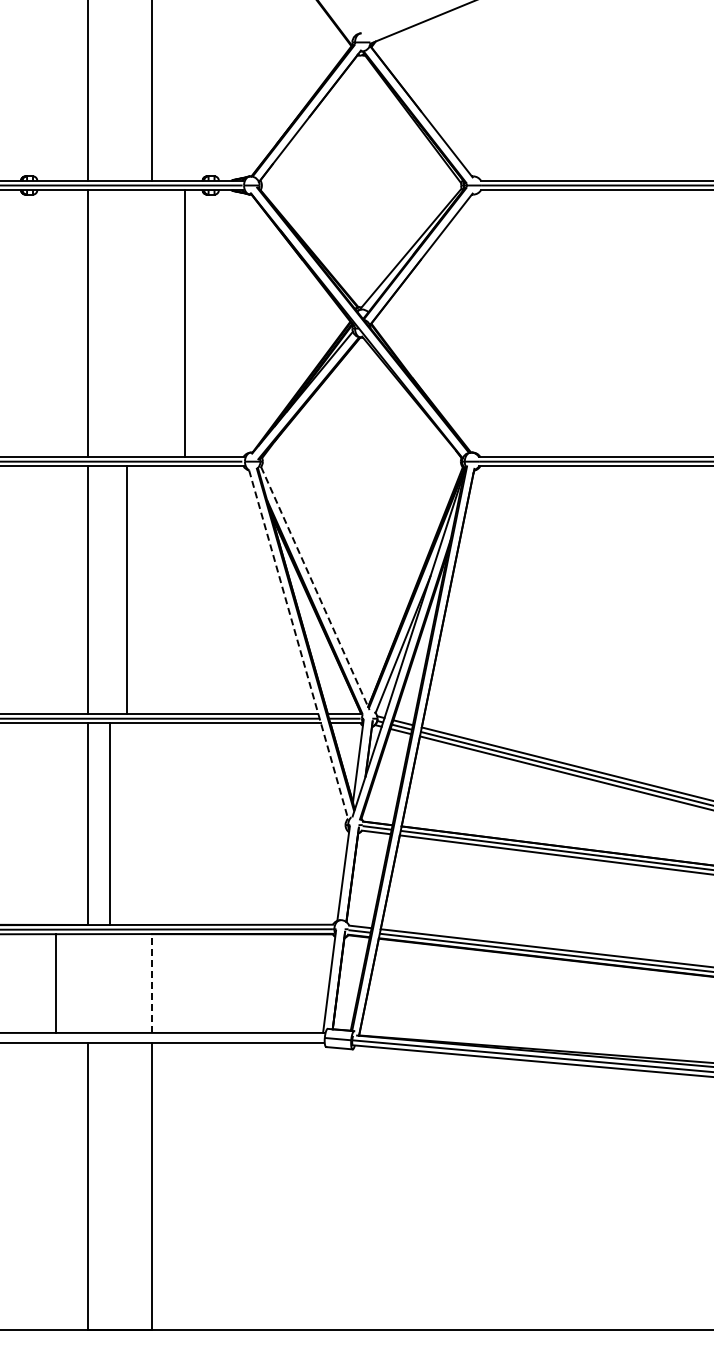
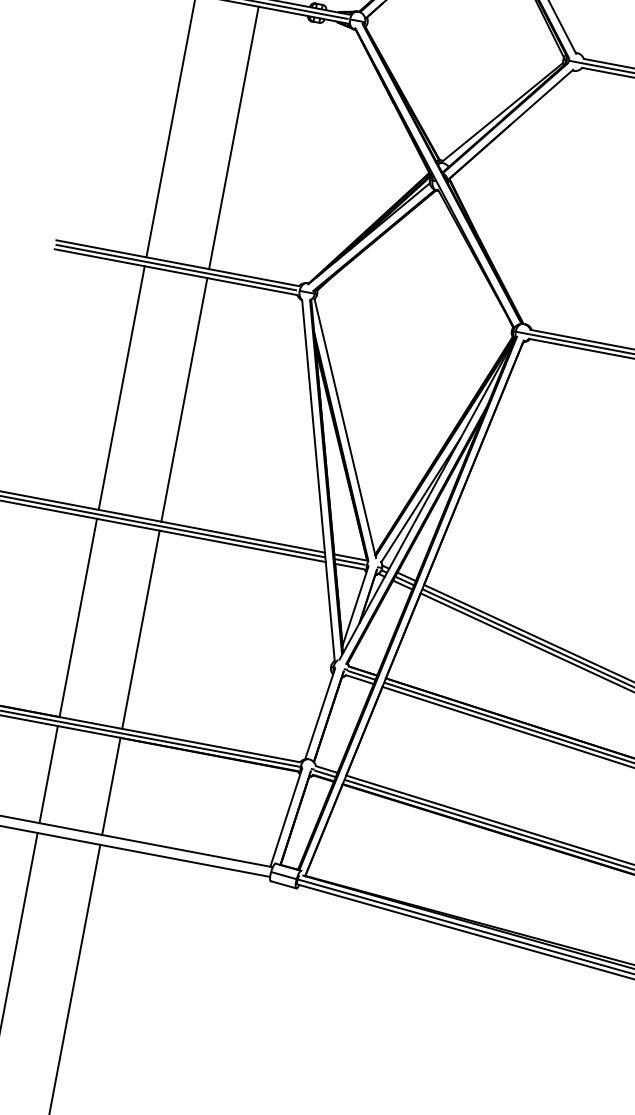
line: (184, 323) -> (233, 137), moved
line: (315, 588) -> (345, 428), dashed -> solid
line: (126, 590) -> (183, 400), moved
line: (298, 645) -> (318, 481), dashed -> solid
line: (109, 823) -> (140, 629), moved
line: (56, 983) -> (49, 774), moved
line: (151, 983) -> (110, 786), dashed -> solid

